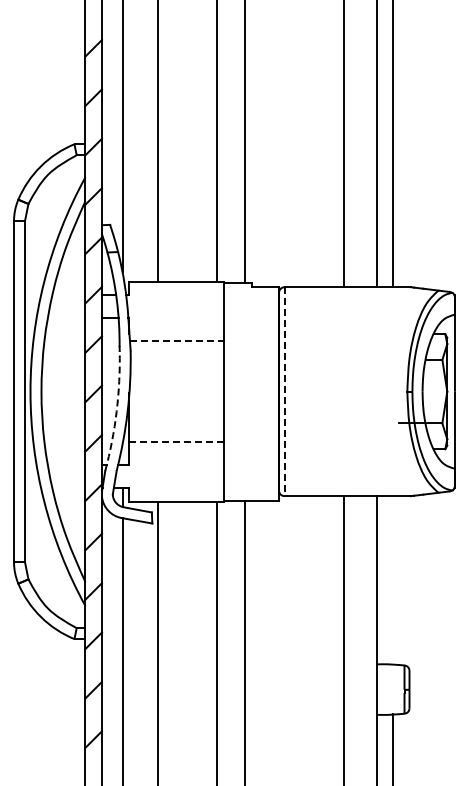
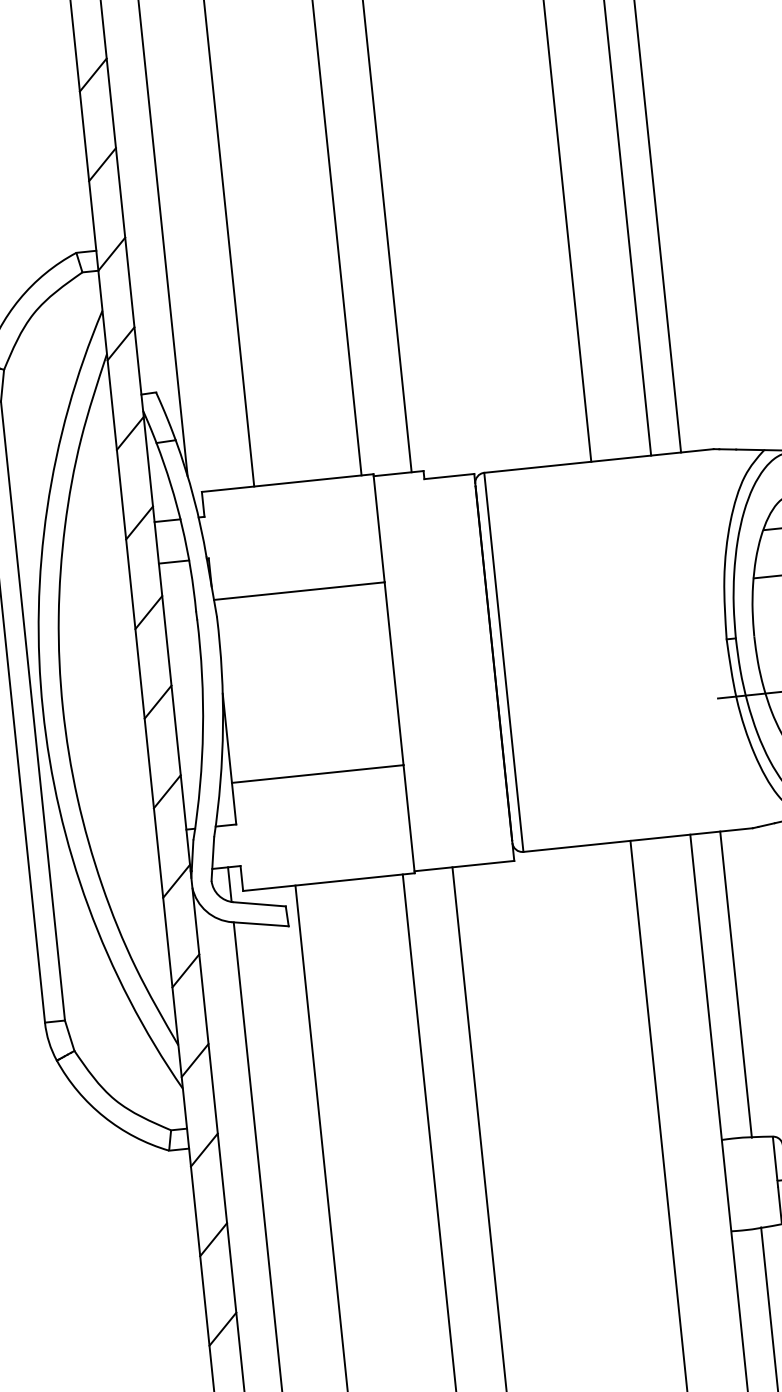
line: (177, 341) -> (300, 591), dashed -> solid
line: (284, 392) -> (503, 663), dashed -> solid
arc: (116, 411) -> (202, 729), dashed -> solid
line: (176, 442) -> (317, 774), dashed -> solid
line: (393, 580) -> (736, 984), added

